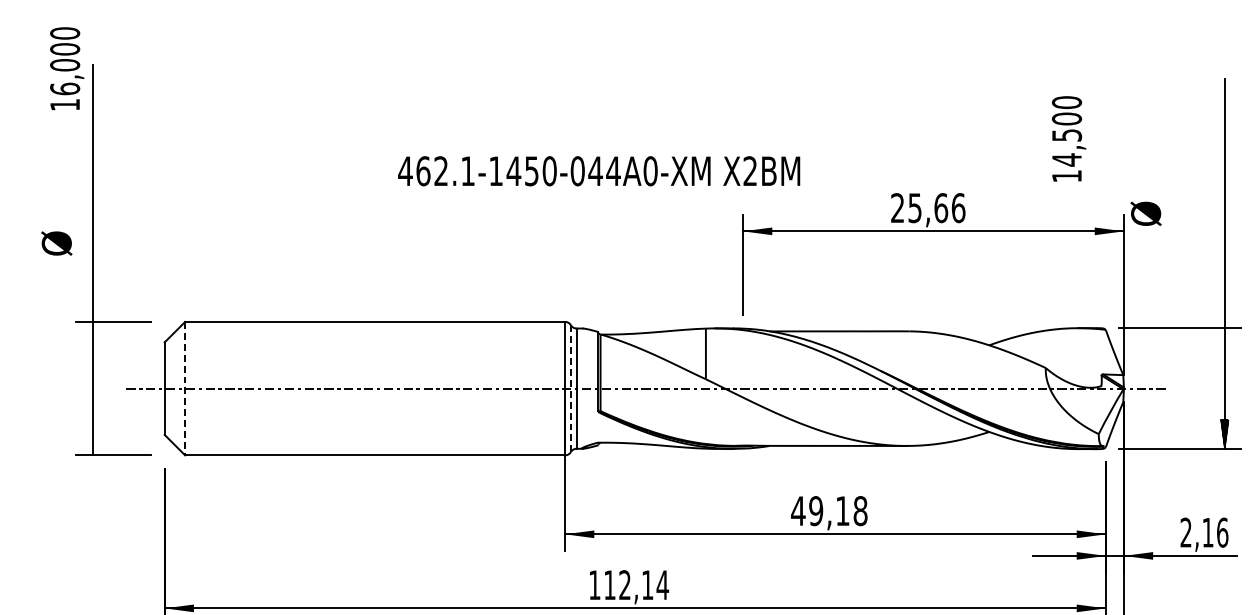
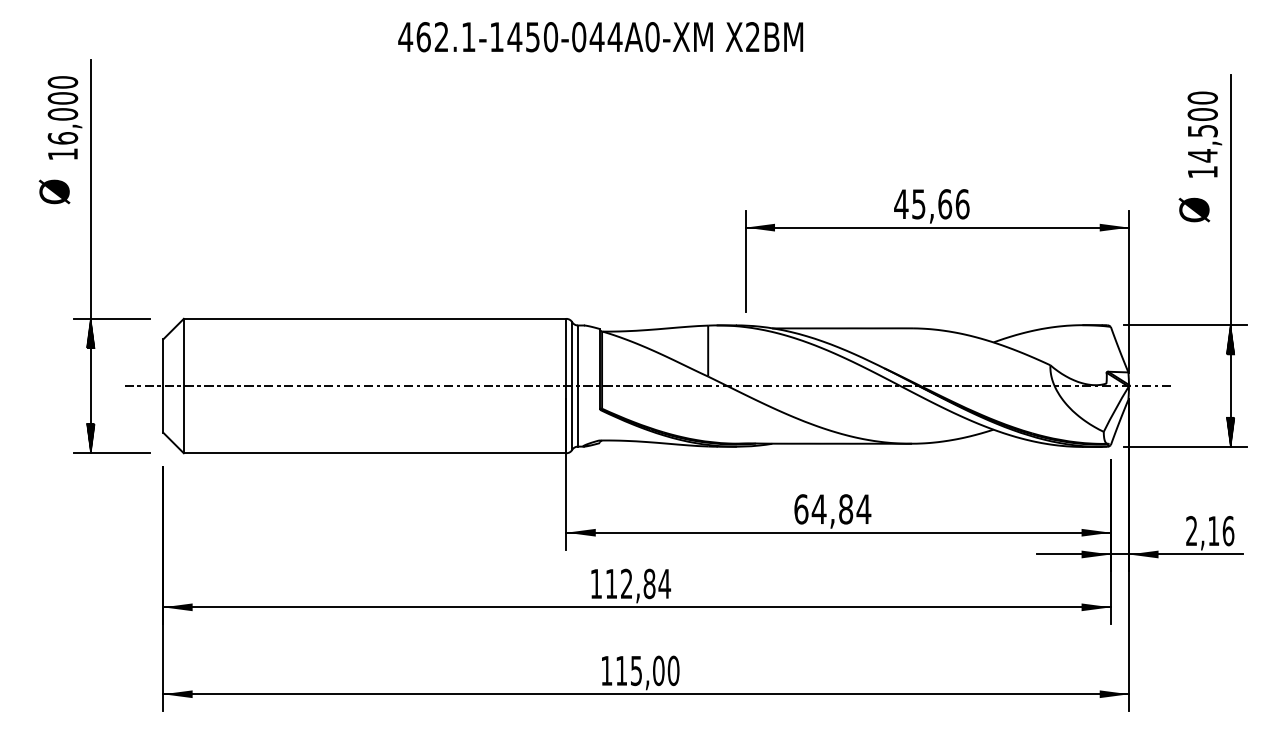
text: (66, 68) -> (64, 117), moved
text: (1068, 138) -> (1204, 134), moved
text: (598, 171) -> (600, 37), moved
text: (897, 207) -> (901, 203), 25,66 -> 45,66
text: (1146, 213) -> (1194, 209), moved
text: (56, 243) -> (54, 191), moved
hatch: (92, 336) -> (90, 333), added
hatch: (1224, 342) -> (1230, 339), added
line: (184, 389) -> (183, 386), dashed -> solid
line: (571, 389) -> (572, 386), dashed -> solid
hatch: (92, 440) -> (90, 438), added
text: (829, 511) -> (832, 509), 49,18 -> 64,84
text: (647, 584) -> (649, 583), 112,14 -> 112,84

